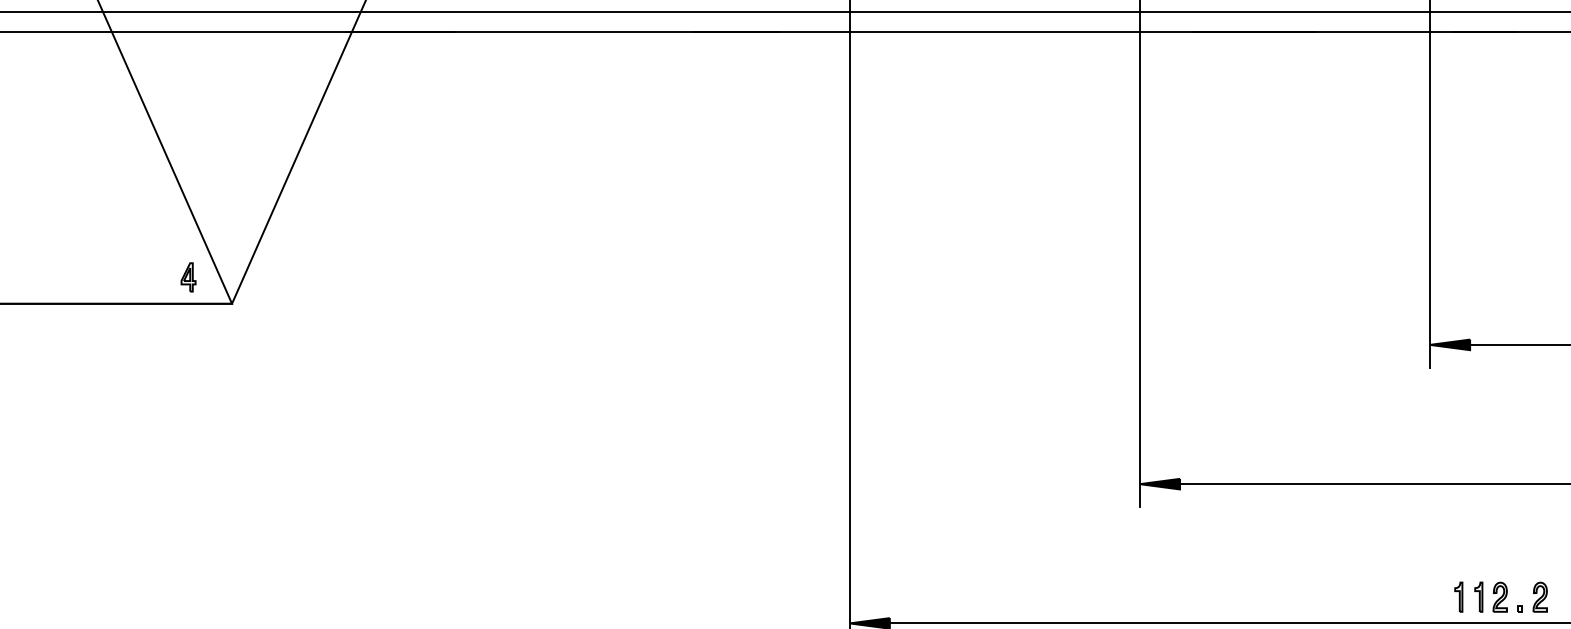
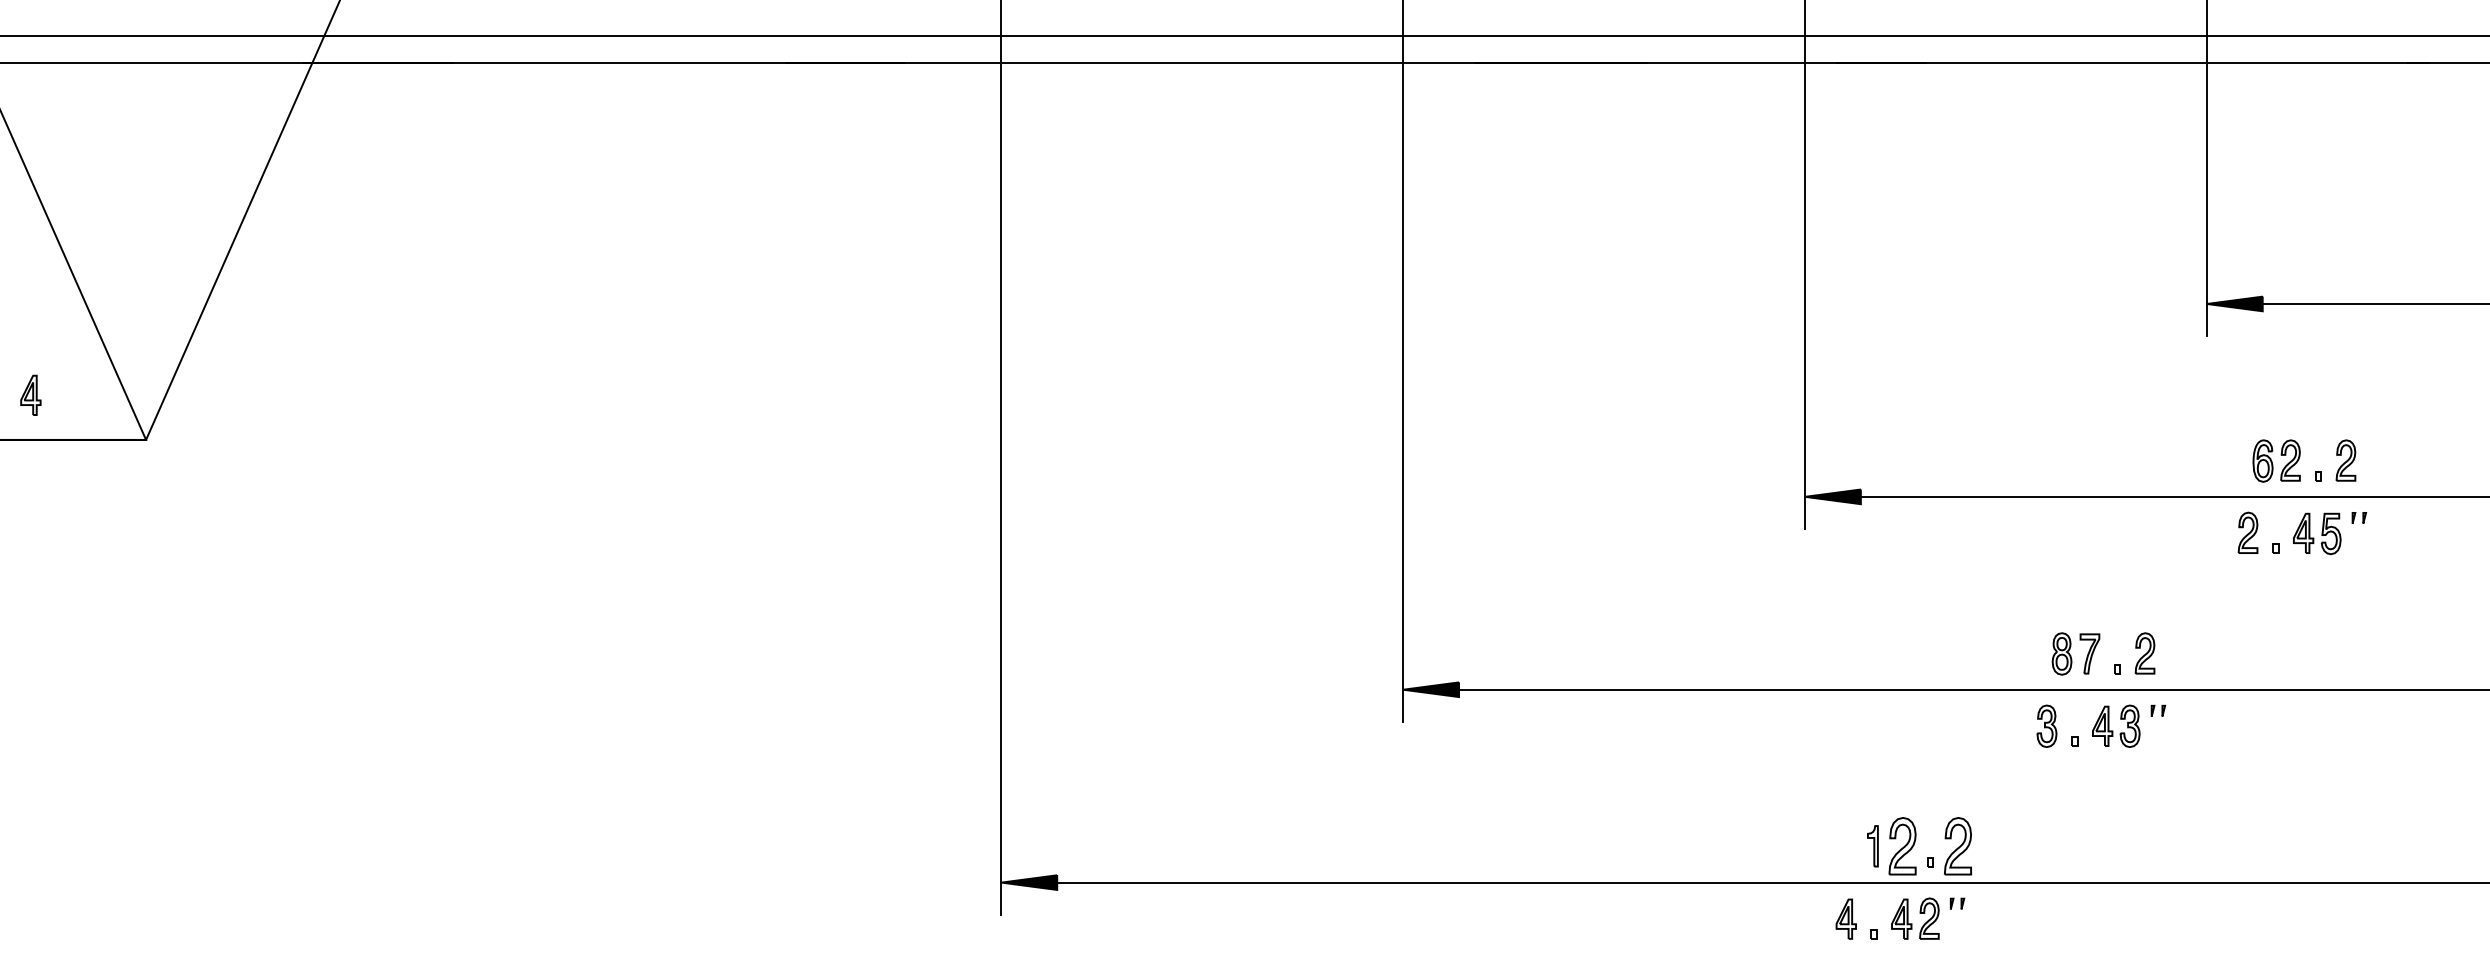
part: (188, 276) -> (30, 394), moved
part: (1459, 597) -> (1845, 846), removed
part: (1500, 597) -> (1902, 846), size x1.4
part: (1539, 597) -> (1957, 846), size x1.4

